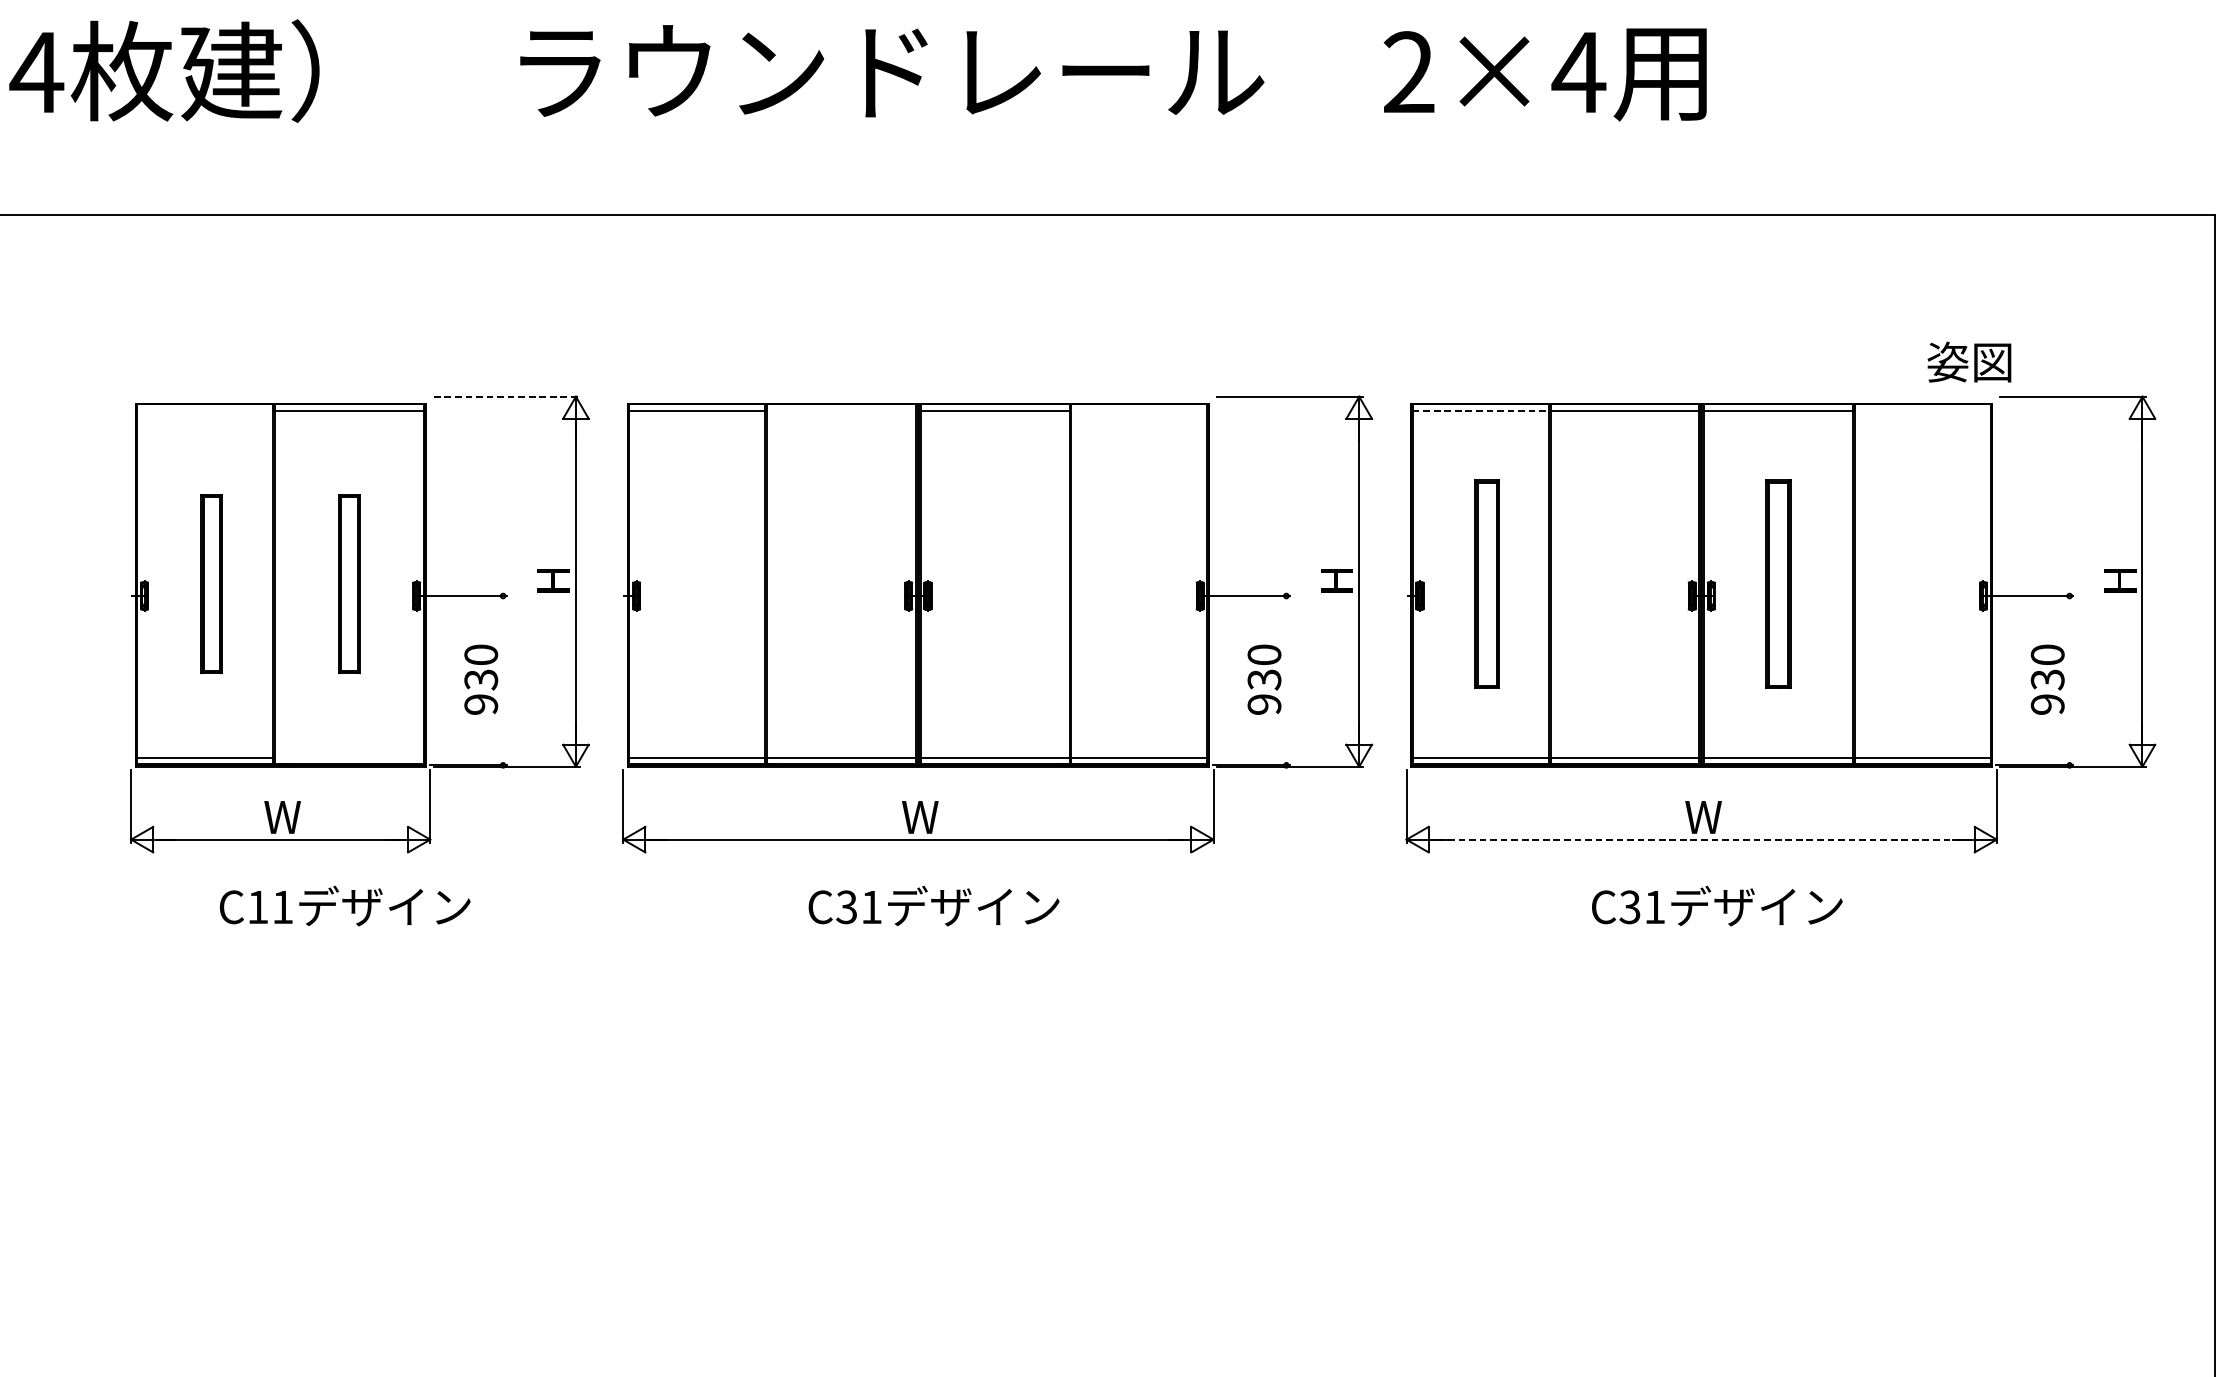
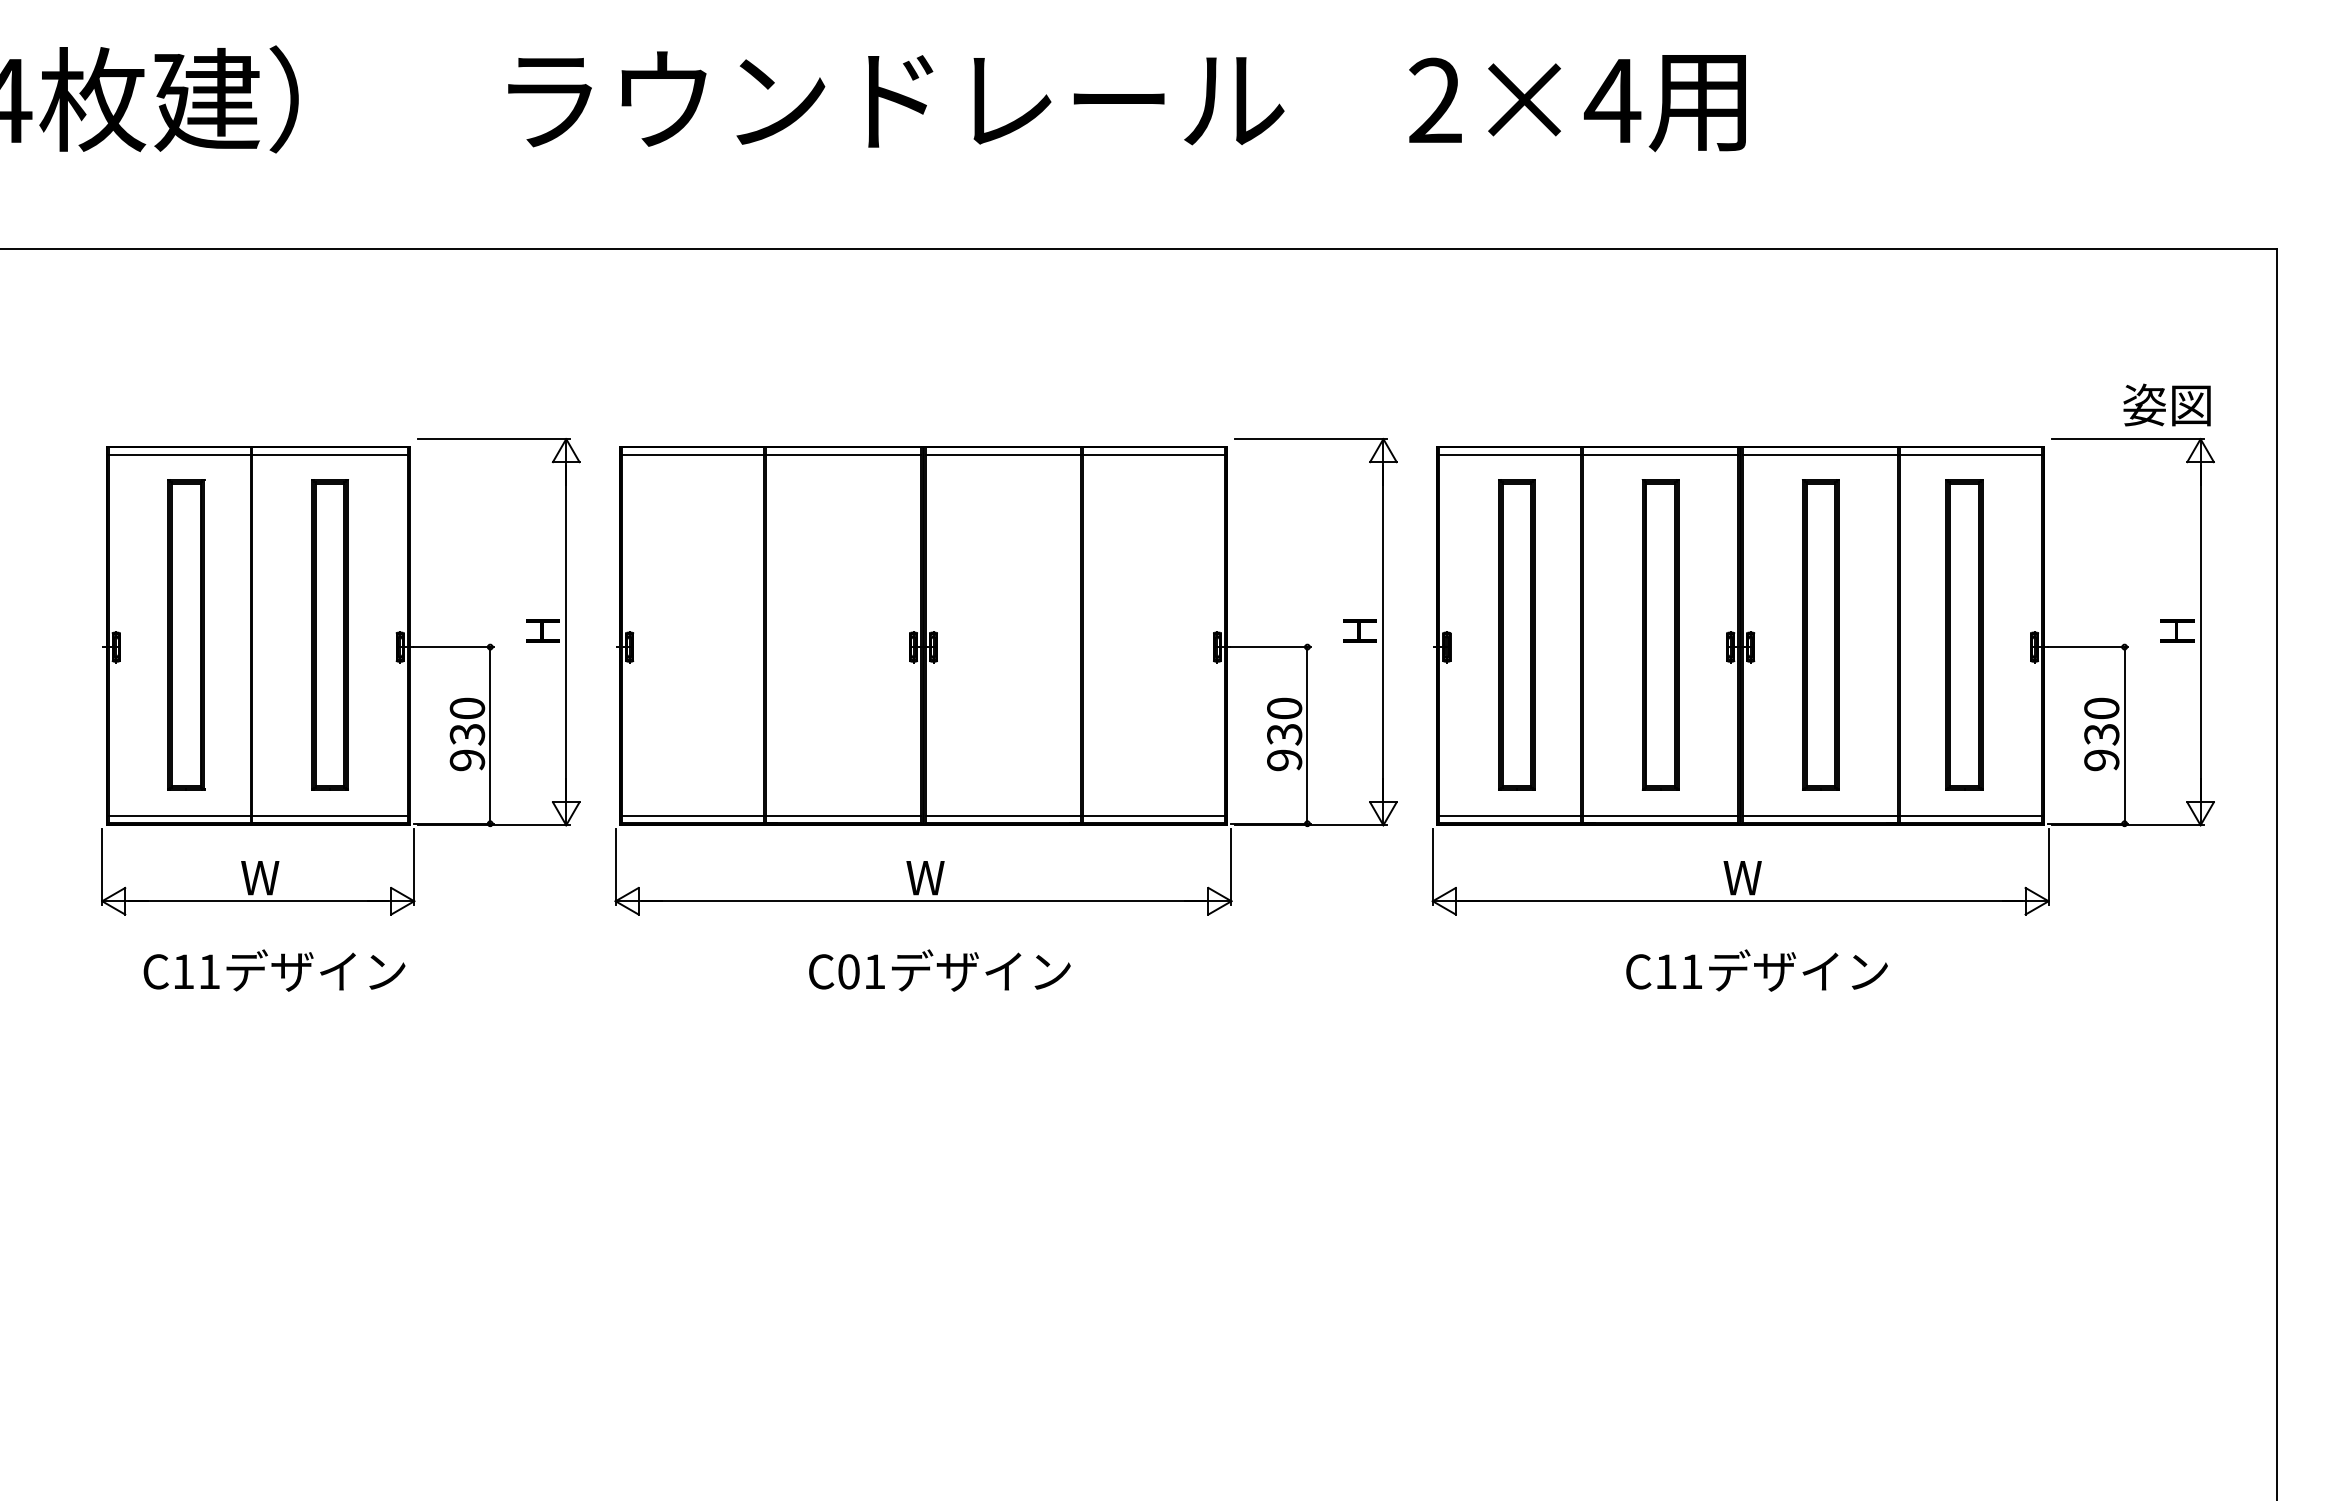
text: (1968, 361) -> (2166, 404), moved
line: (507, 397) -> (494, 439), dashed -> solid
line: (205, 411) -> (179, 454), added
line: (841, 411) -> (843, 454), added
line: (1139, 411) -> (1154, 454), added
line: (1481, 411) -> (1510, 454), dashed -> solid
line: (1922, 411) -> (1971, 454), added
part: (211, 583) -> (186, 634), size x1.67
part: (349, 583) -> (329, 634), size x1.67
part: (1486, 583) -> (1516, 634), size x1.43
part: (1624, 583) -> (1660, 634), added
part: (1778, 583) -> (1820, 634), size x1.43
part: (1916, 583) -> (1964, 634), added
line: (503, 680) -> (490, 735), added
line: (1286, 680) -> (1307, 735), added
line: (2069, 680) -> (2124, 735), added
line: (349, 758) -> (329, 816), added
line: (1701, 839) -> (1740, 901), dashed -> solid
text: (345, 906) -> (274, 970), moved
text: (846, 906) -> (848, 971), C31 -> C01
text: (1629, 906) -> (1665, 971), C31 -> C11

